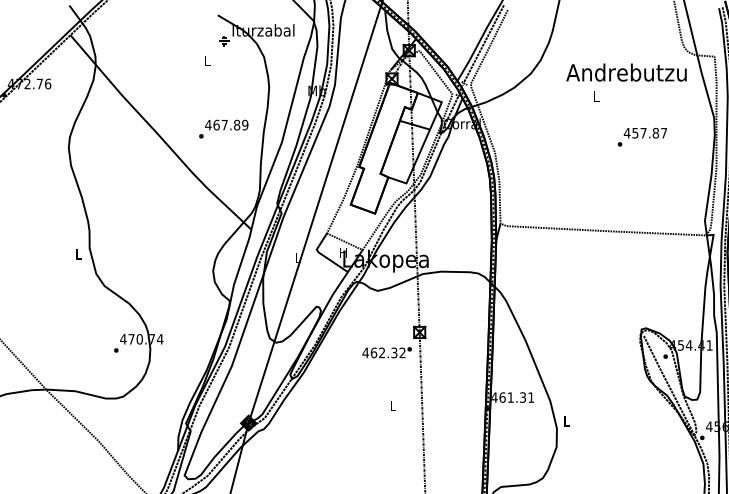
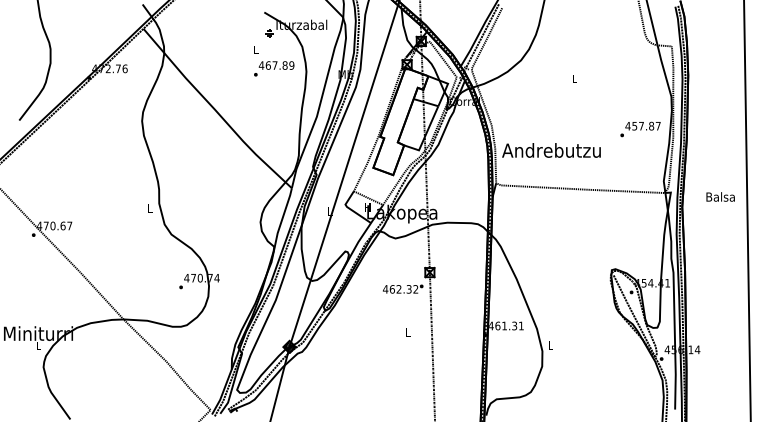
text: (626, 72) -> (551, 150), moved
text: (224, 128) -> (274, 68), moved
text: (642, 137) -> (640, 129), moved

